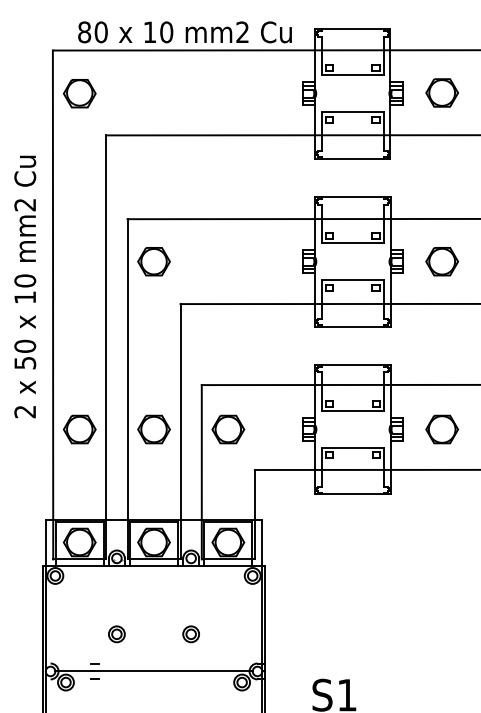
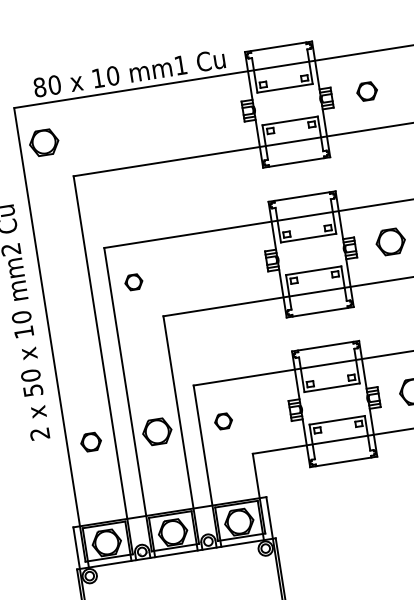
text: (242, 31) -> (180, 64), mm2 -> mm1
part: (441, 92) -> (366, 91), size x0.7
part: (153, 261) -> (133, 282), size x0.6
part: (79, 429) -> (90, 442), size x0.7
part: (228, 429) -> (223, 421), size x0.6

